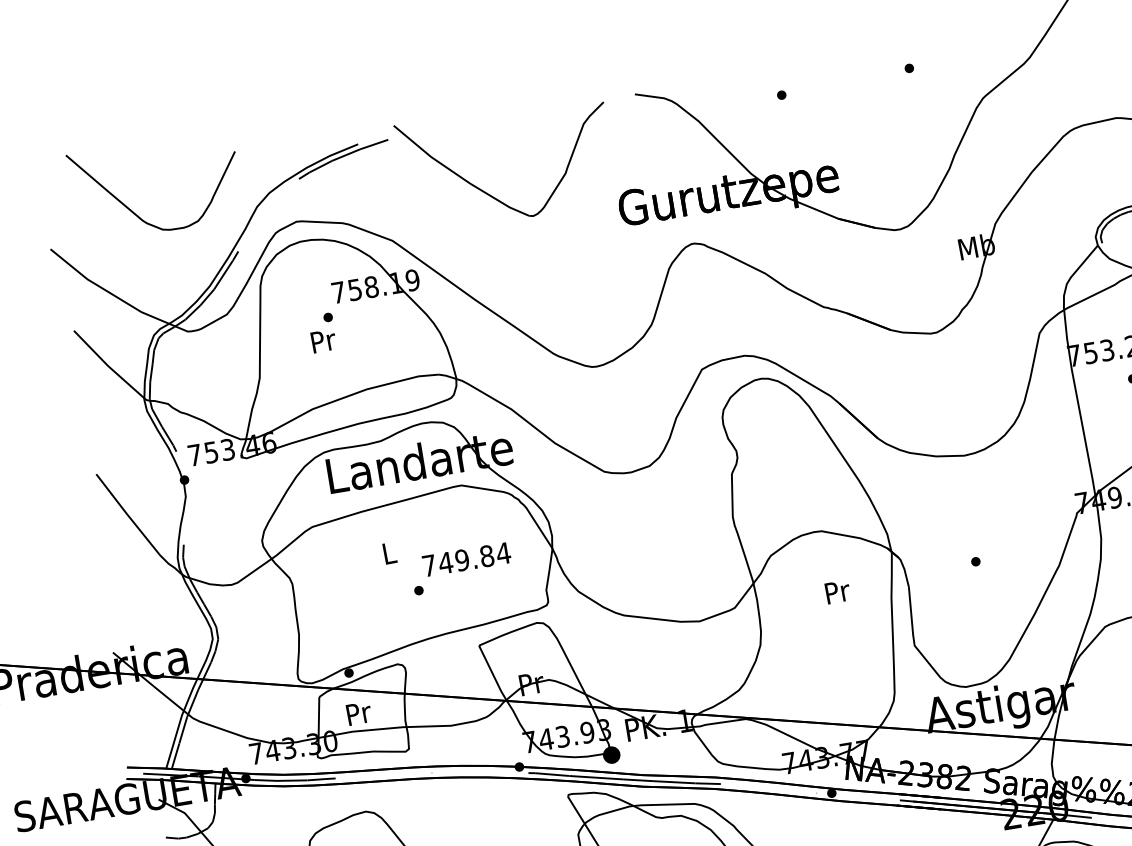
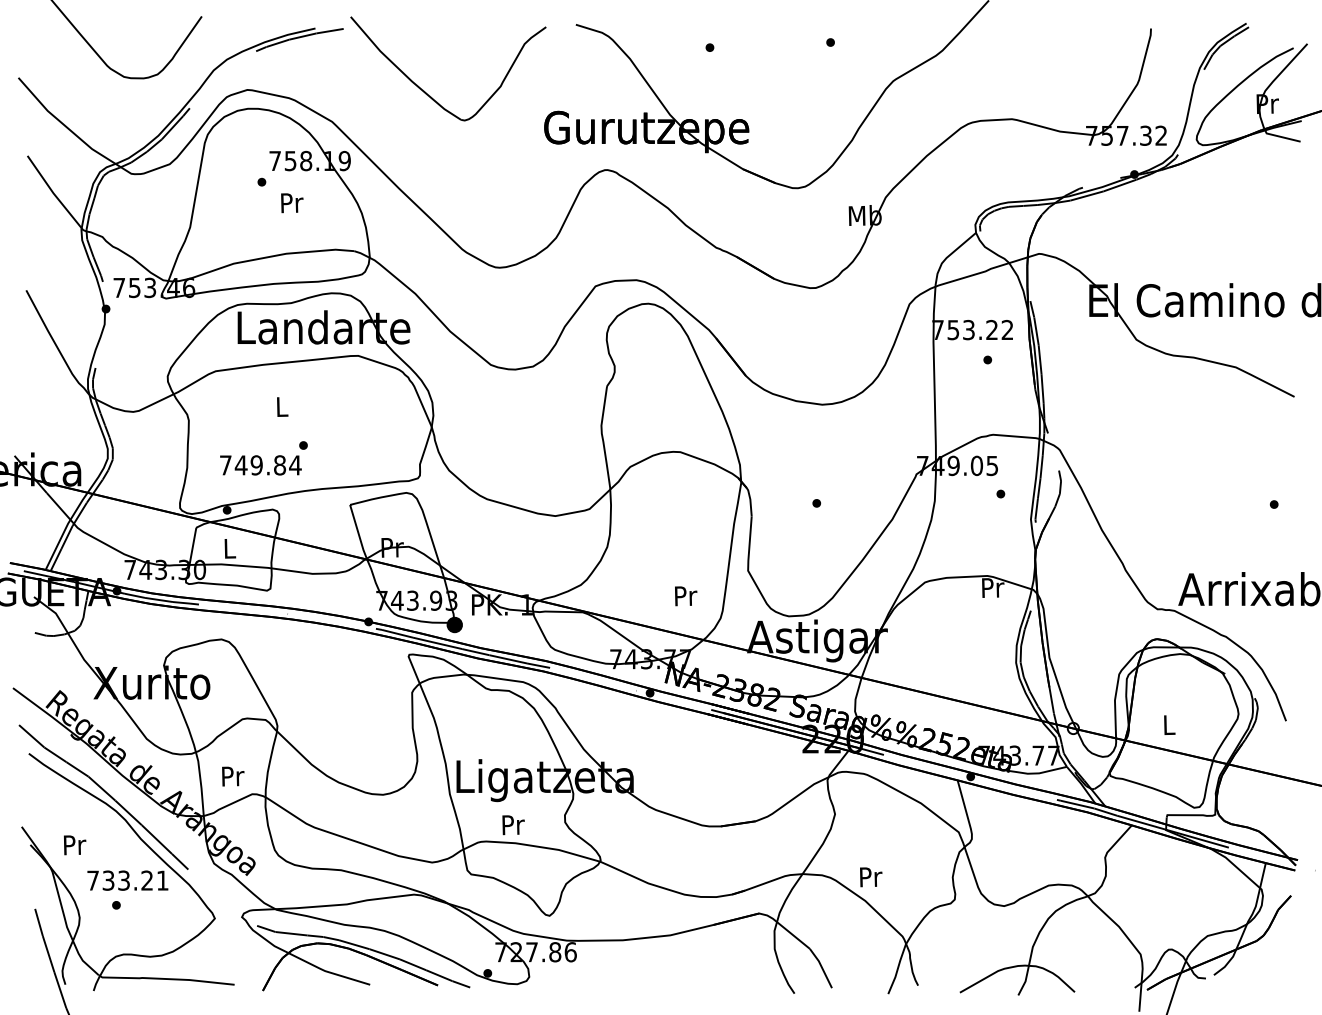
text: (324, 341) -> (292, 203), moved
text: (466, 559) -> (260, 465), moved
text: (838, 592) -> (686, 596), moved
text: (359, 713) -> (230, 548), Pr -> L

